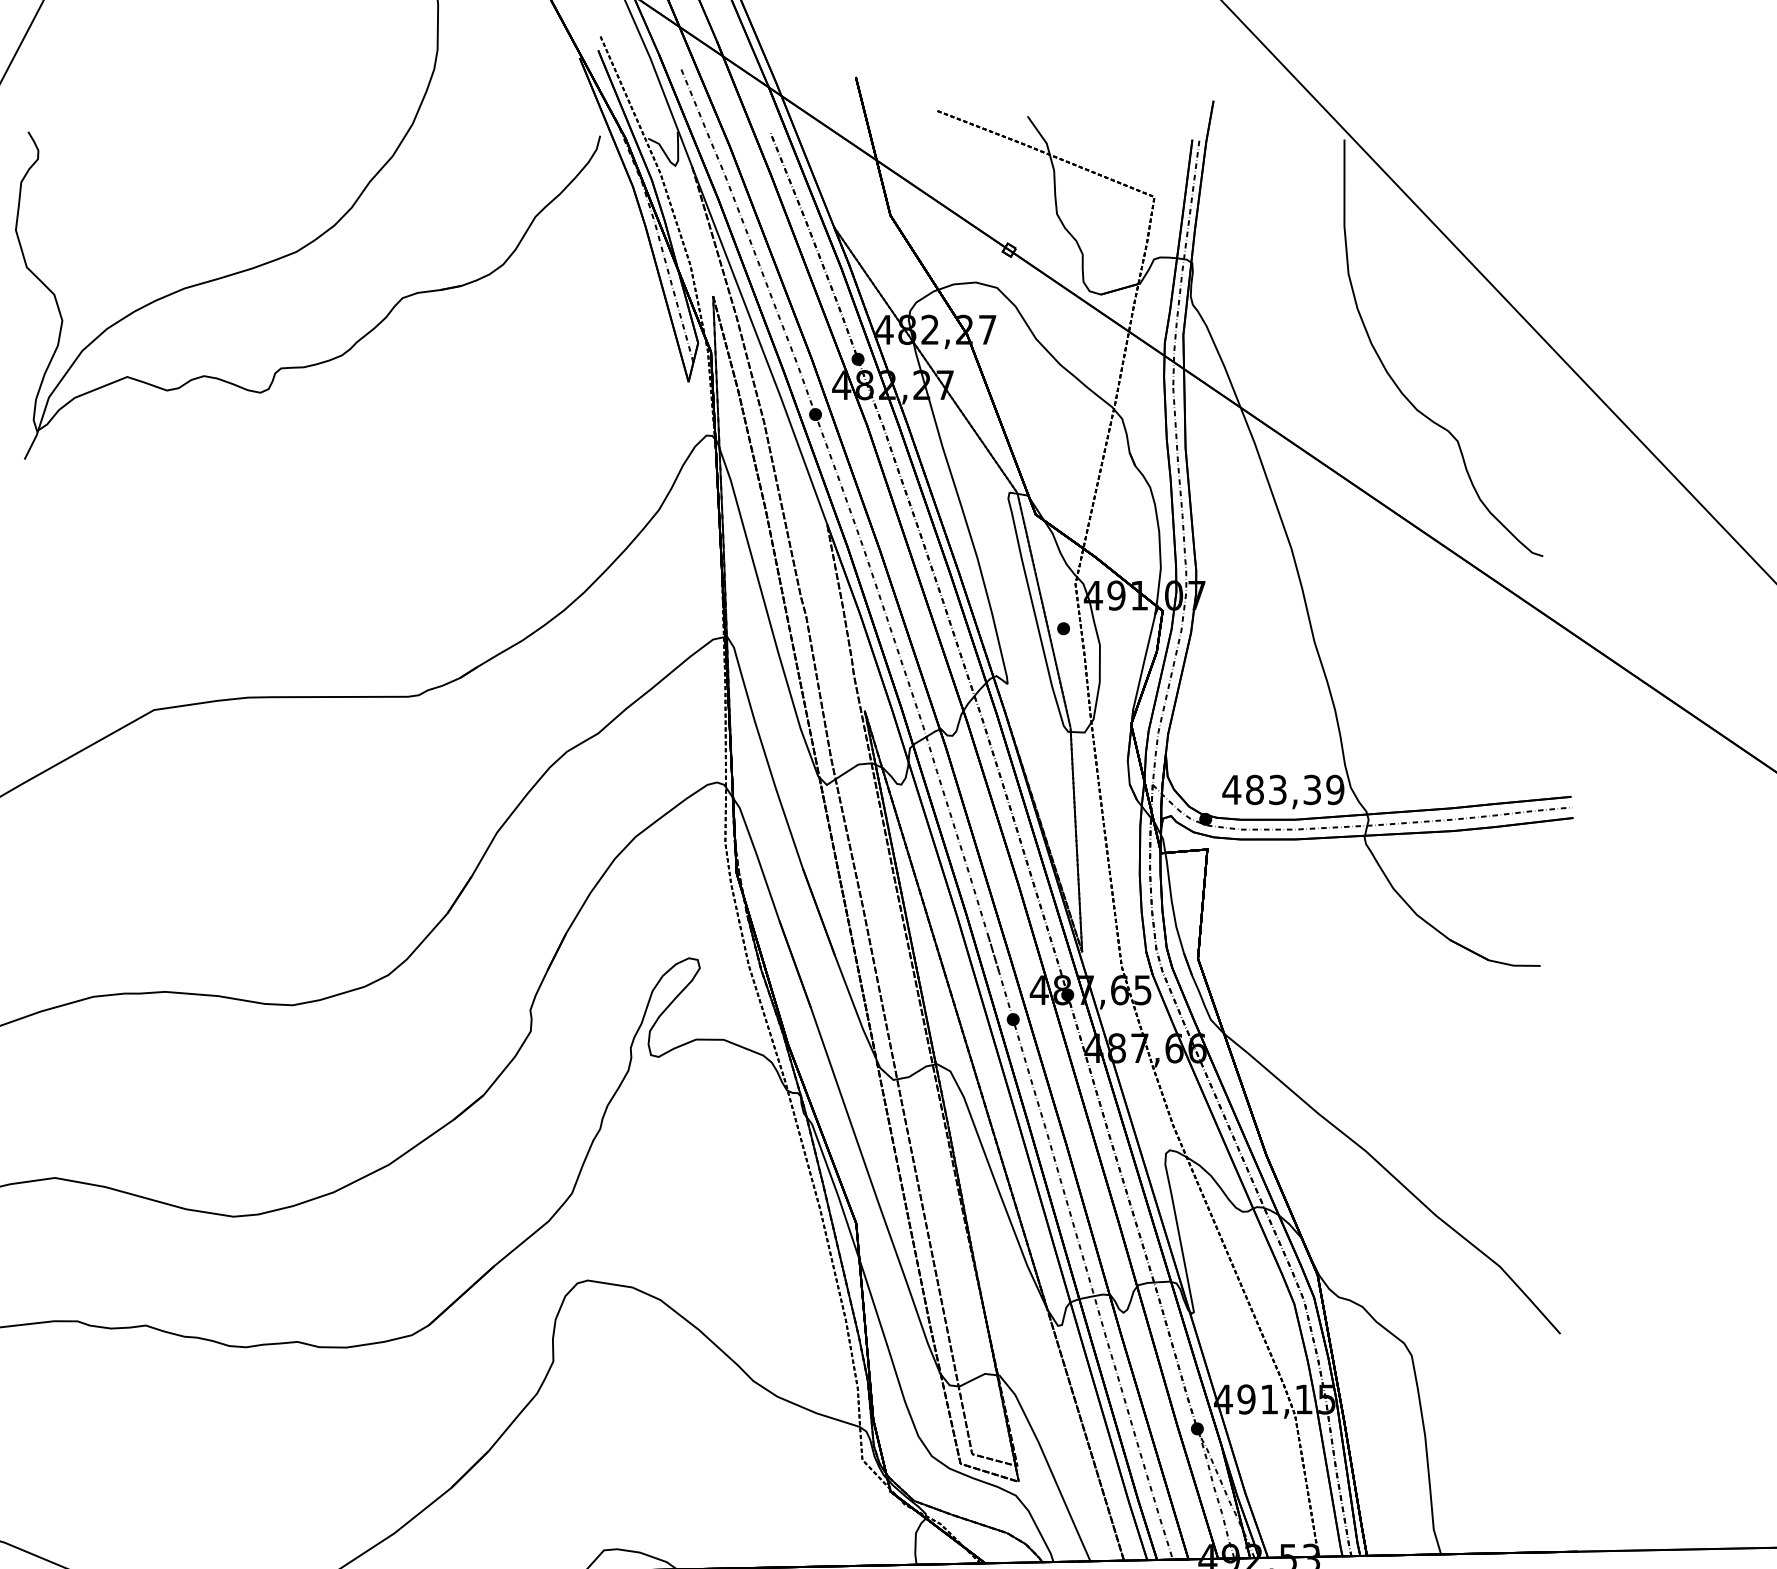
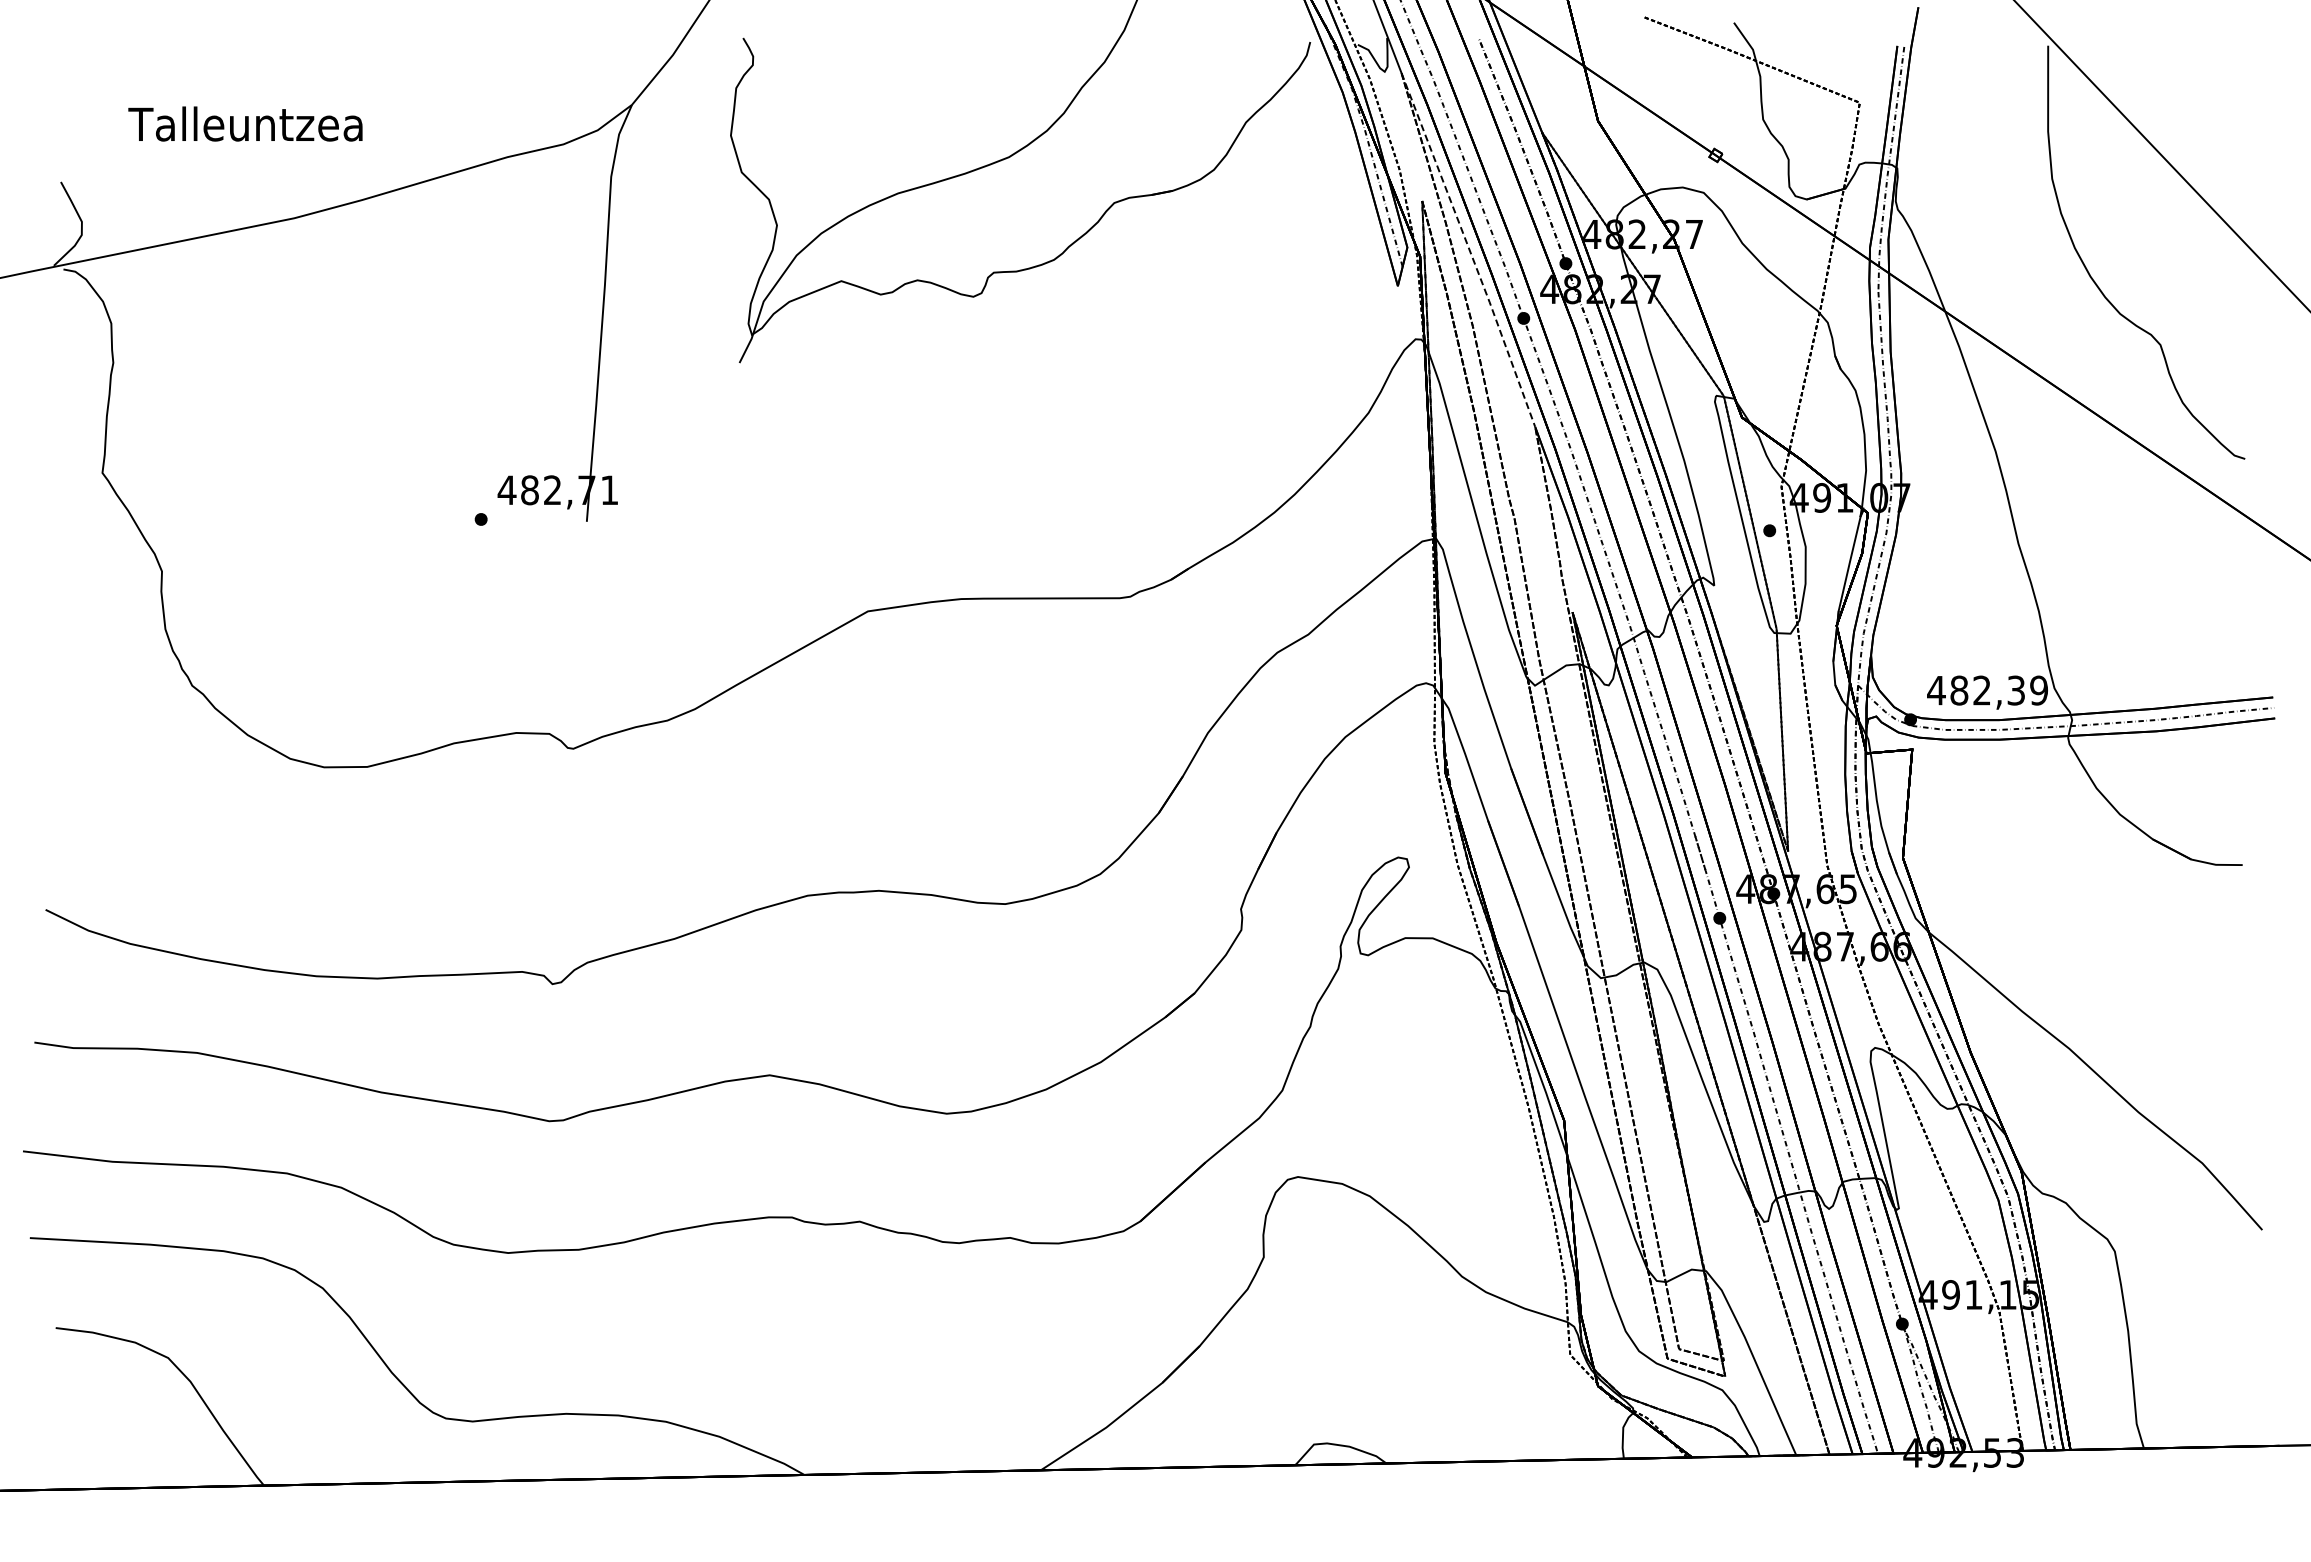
line: (760, 346) -> (1469, 250), solid -> dashed
text: (1277, 789) -> (1981, 690), 483,39 -> 482,39

